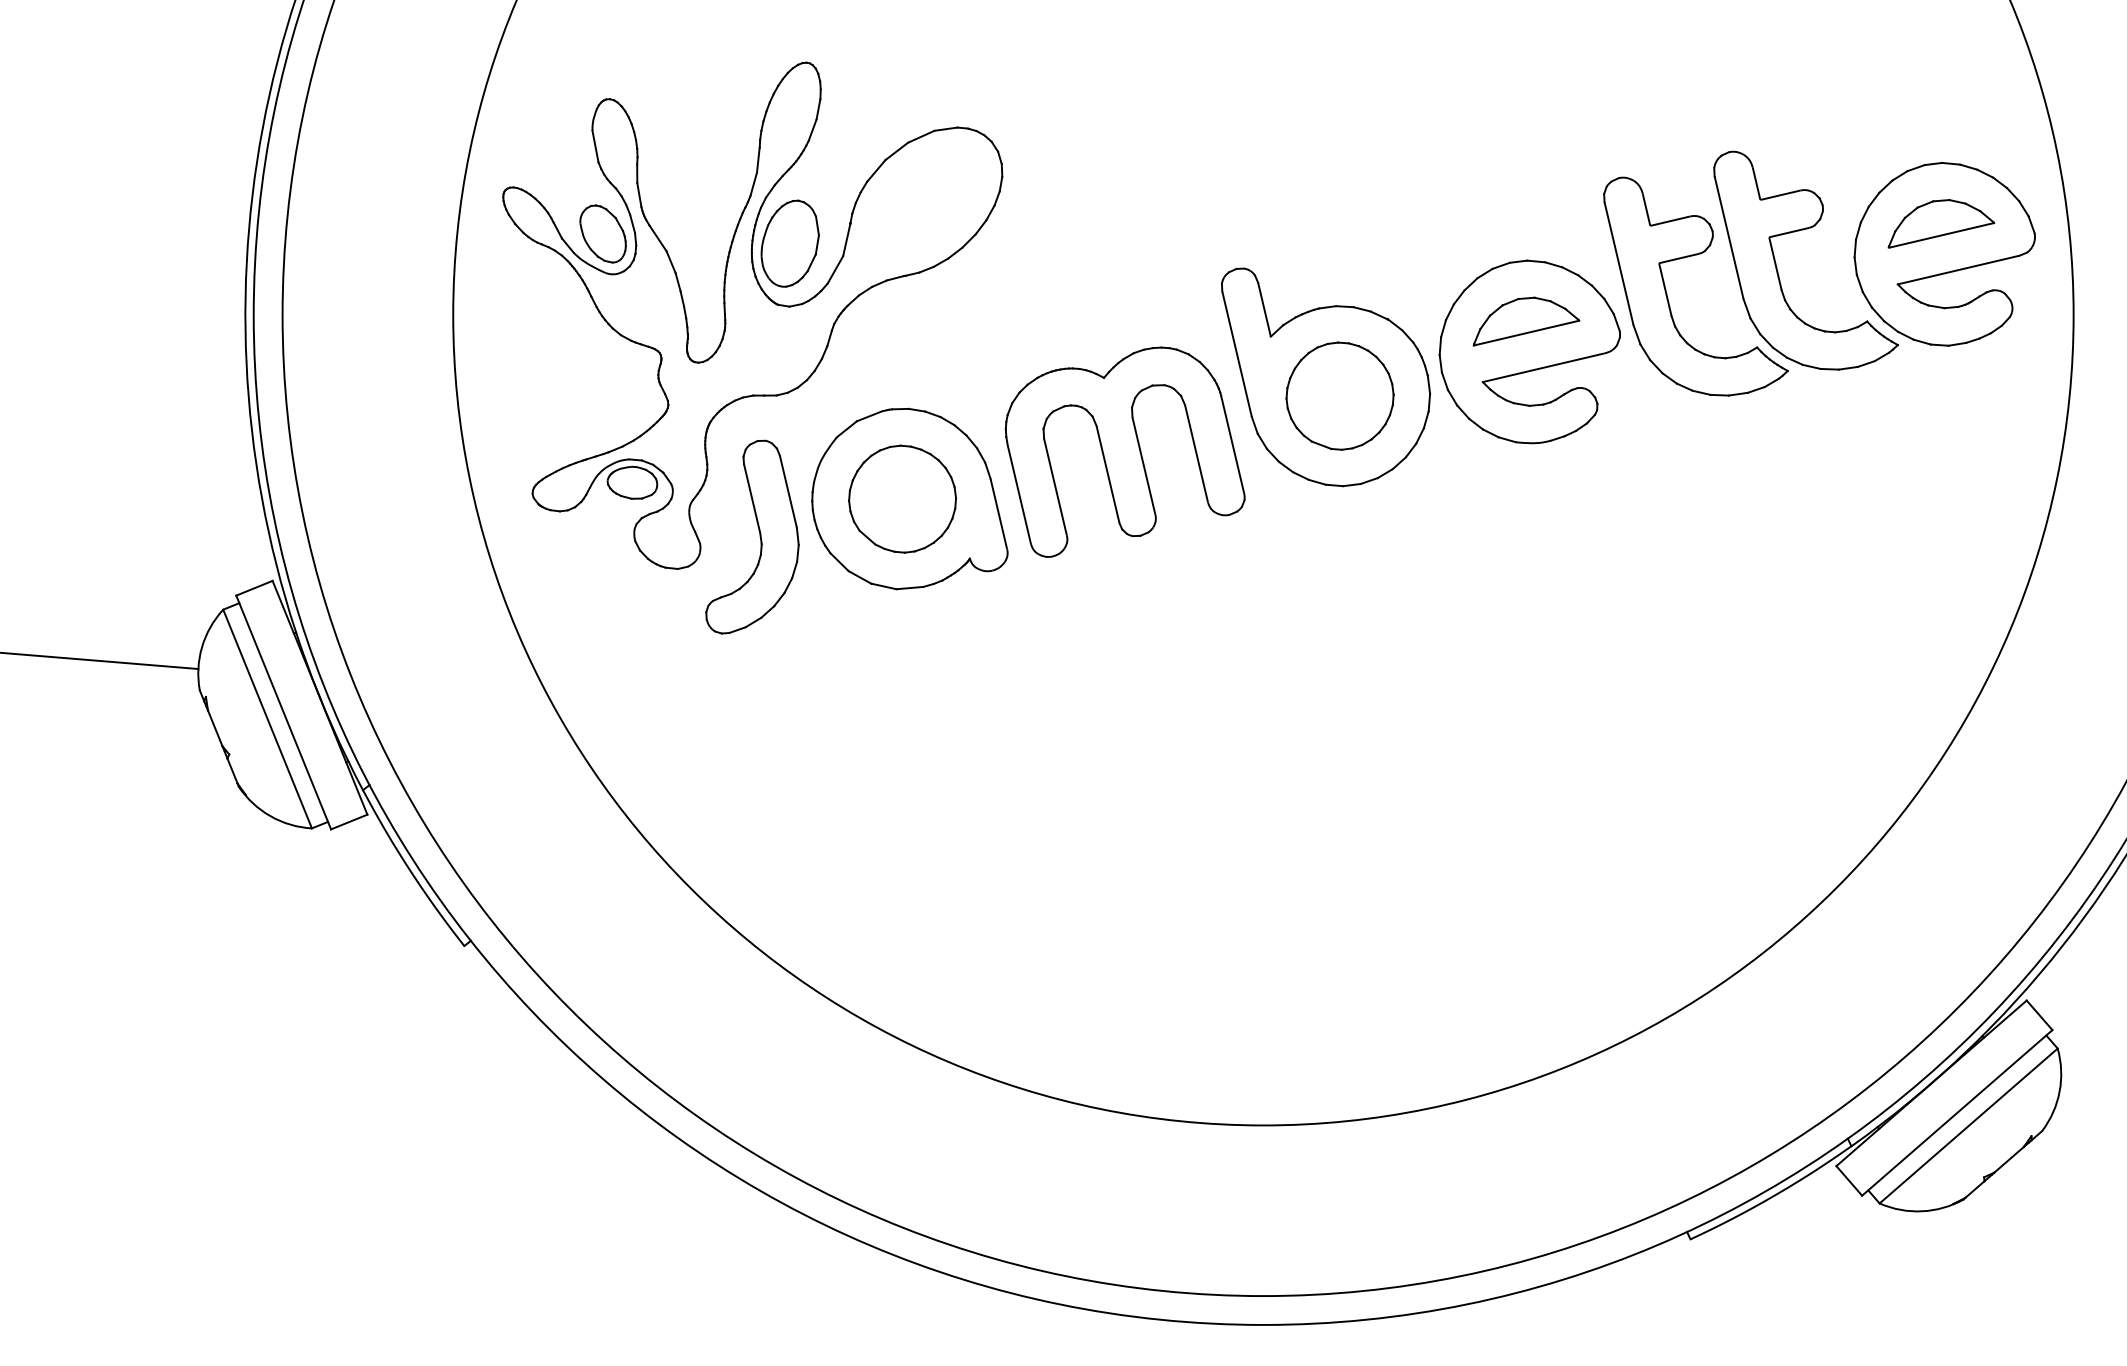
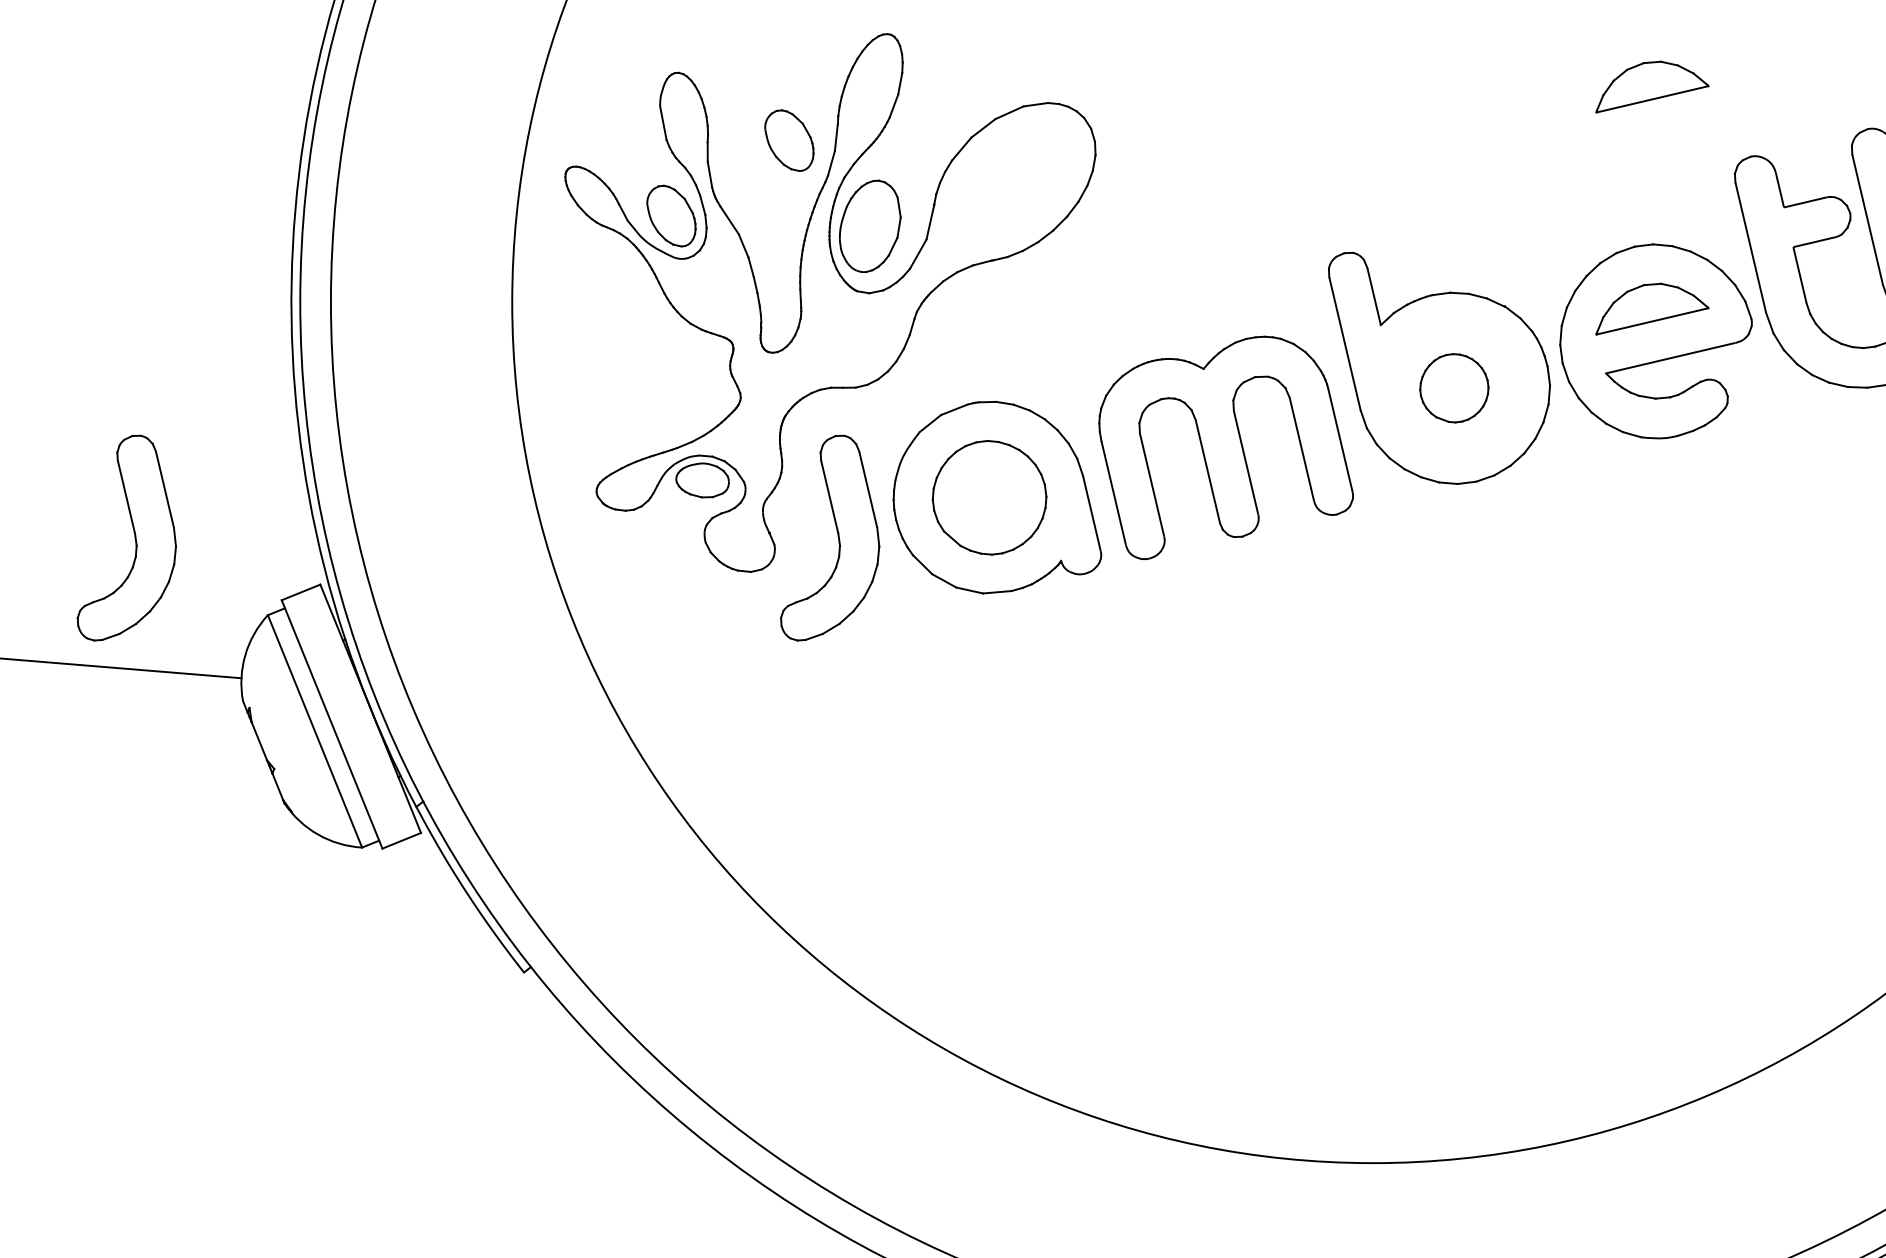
part: (1526, 112) -> (1652, 86), added
part: (713, 162) -> (788, 140), added
part: (1339, 395) -> (1453, 387), size x0.6
part: (97, 536) -> (134, 537), added

